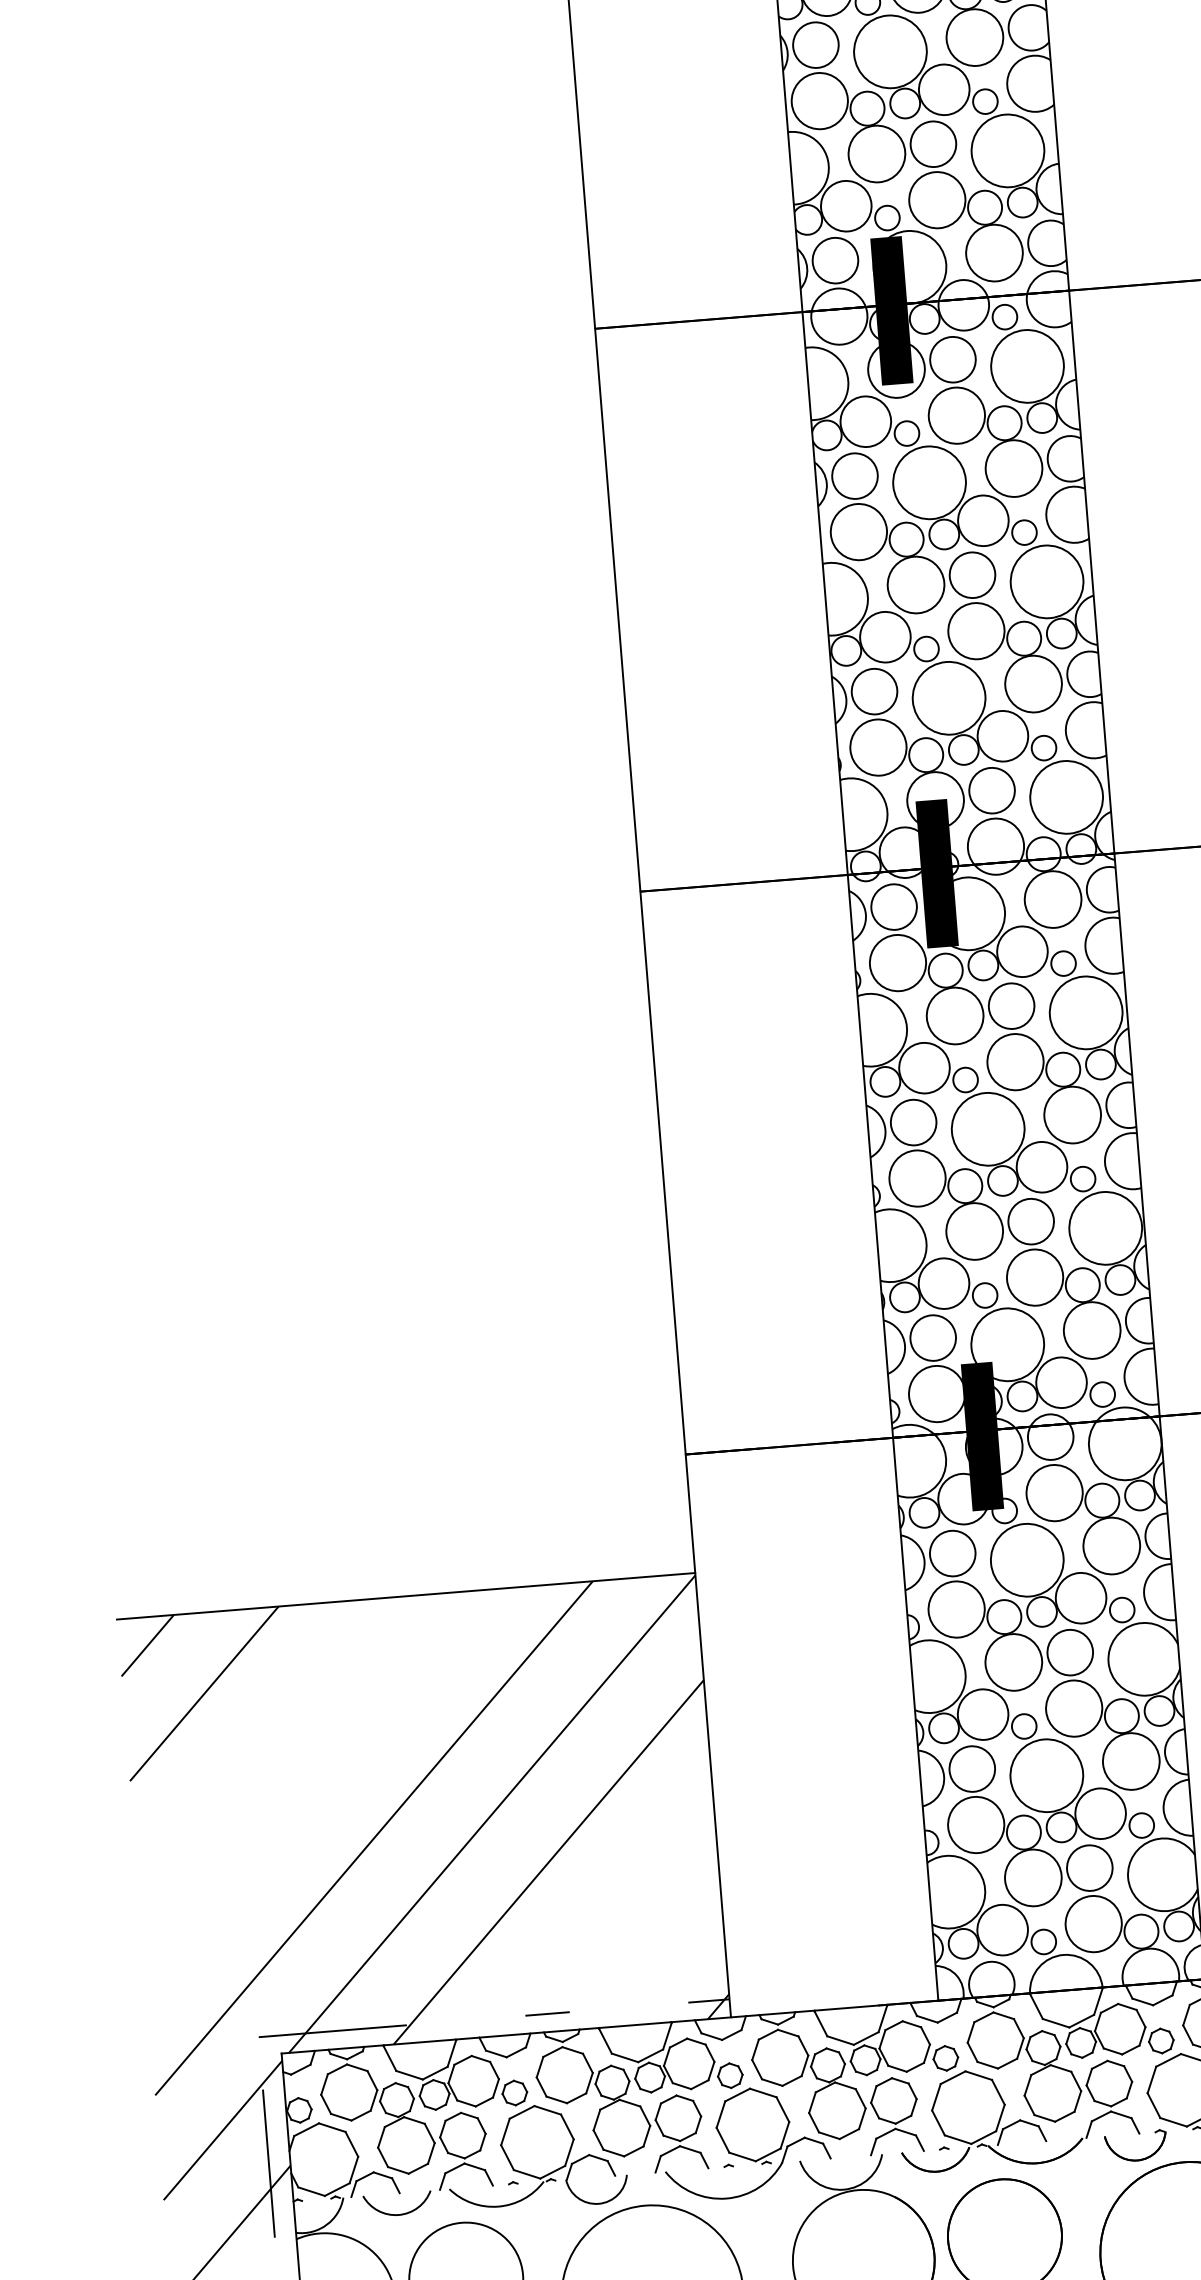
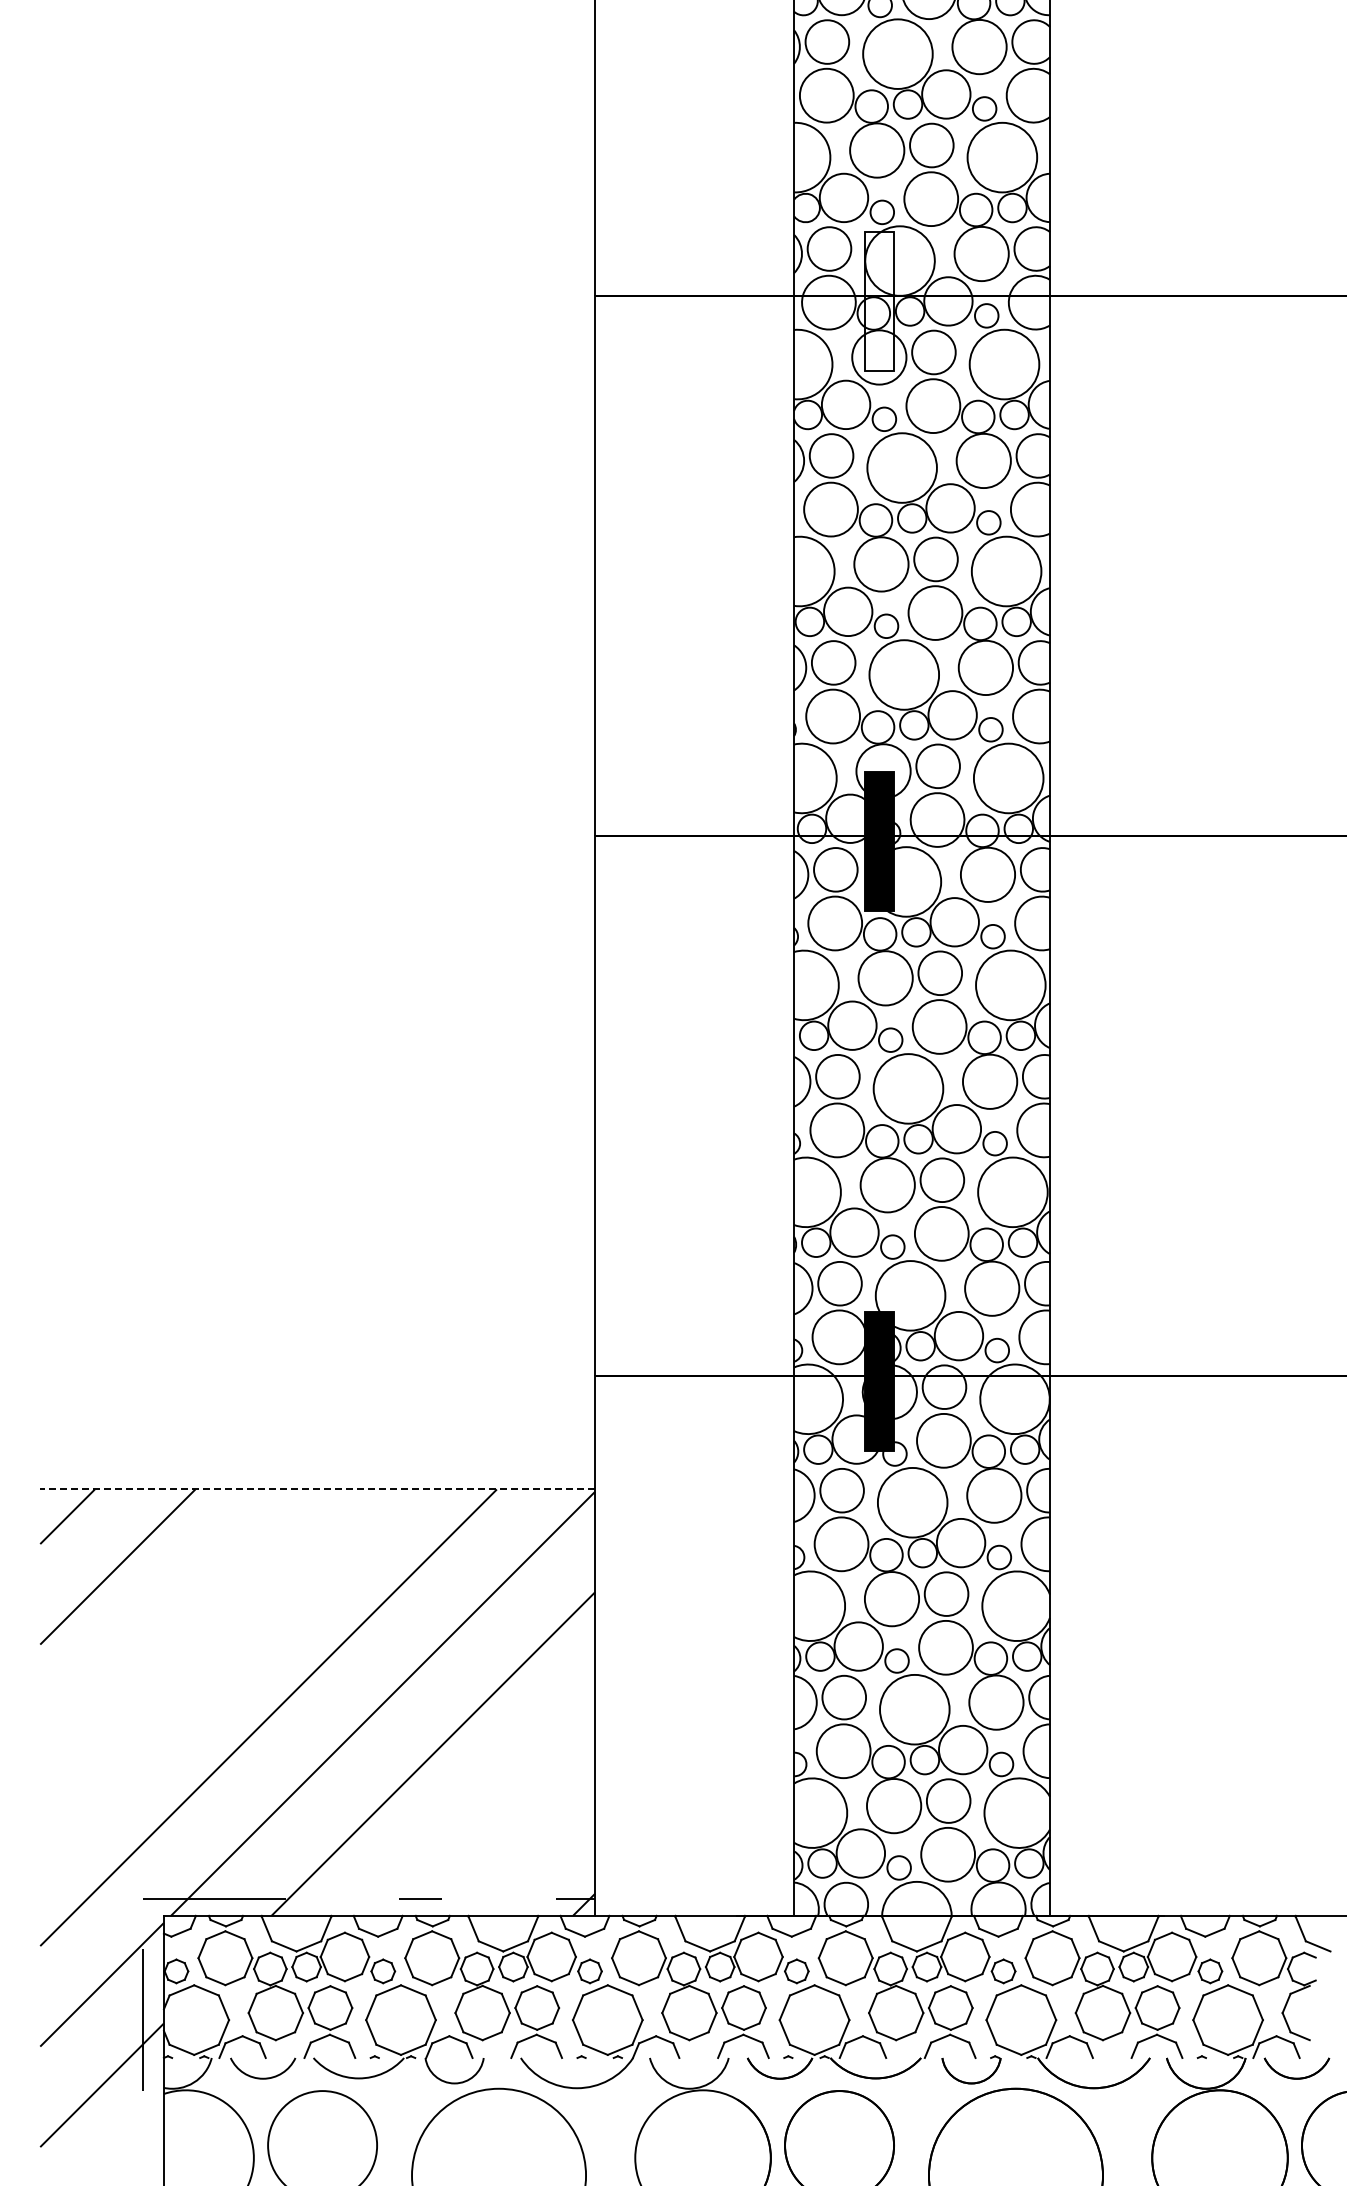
fill: (891, 310) -> (879, 300), removed
line: (405, 1596) -> (317, 1489), solid -> dashed

